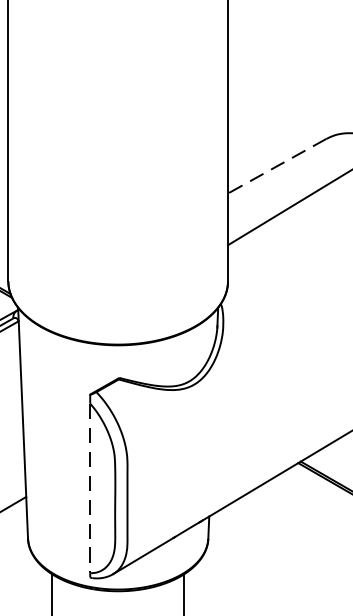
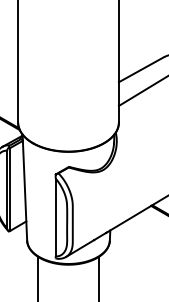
line: (277, 165) -> (141, 69), dashed -> solid
line: (89, 488) -> (55, 217), dashed -> solid

